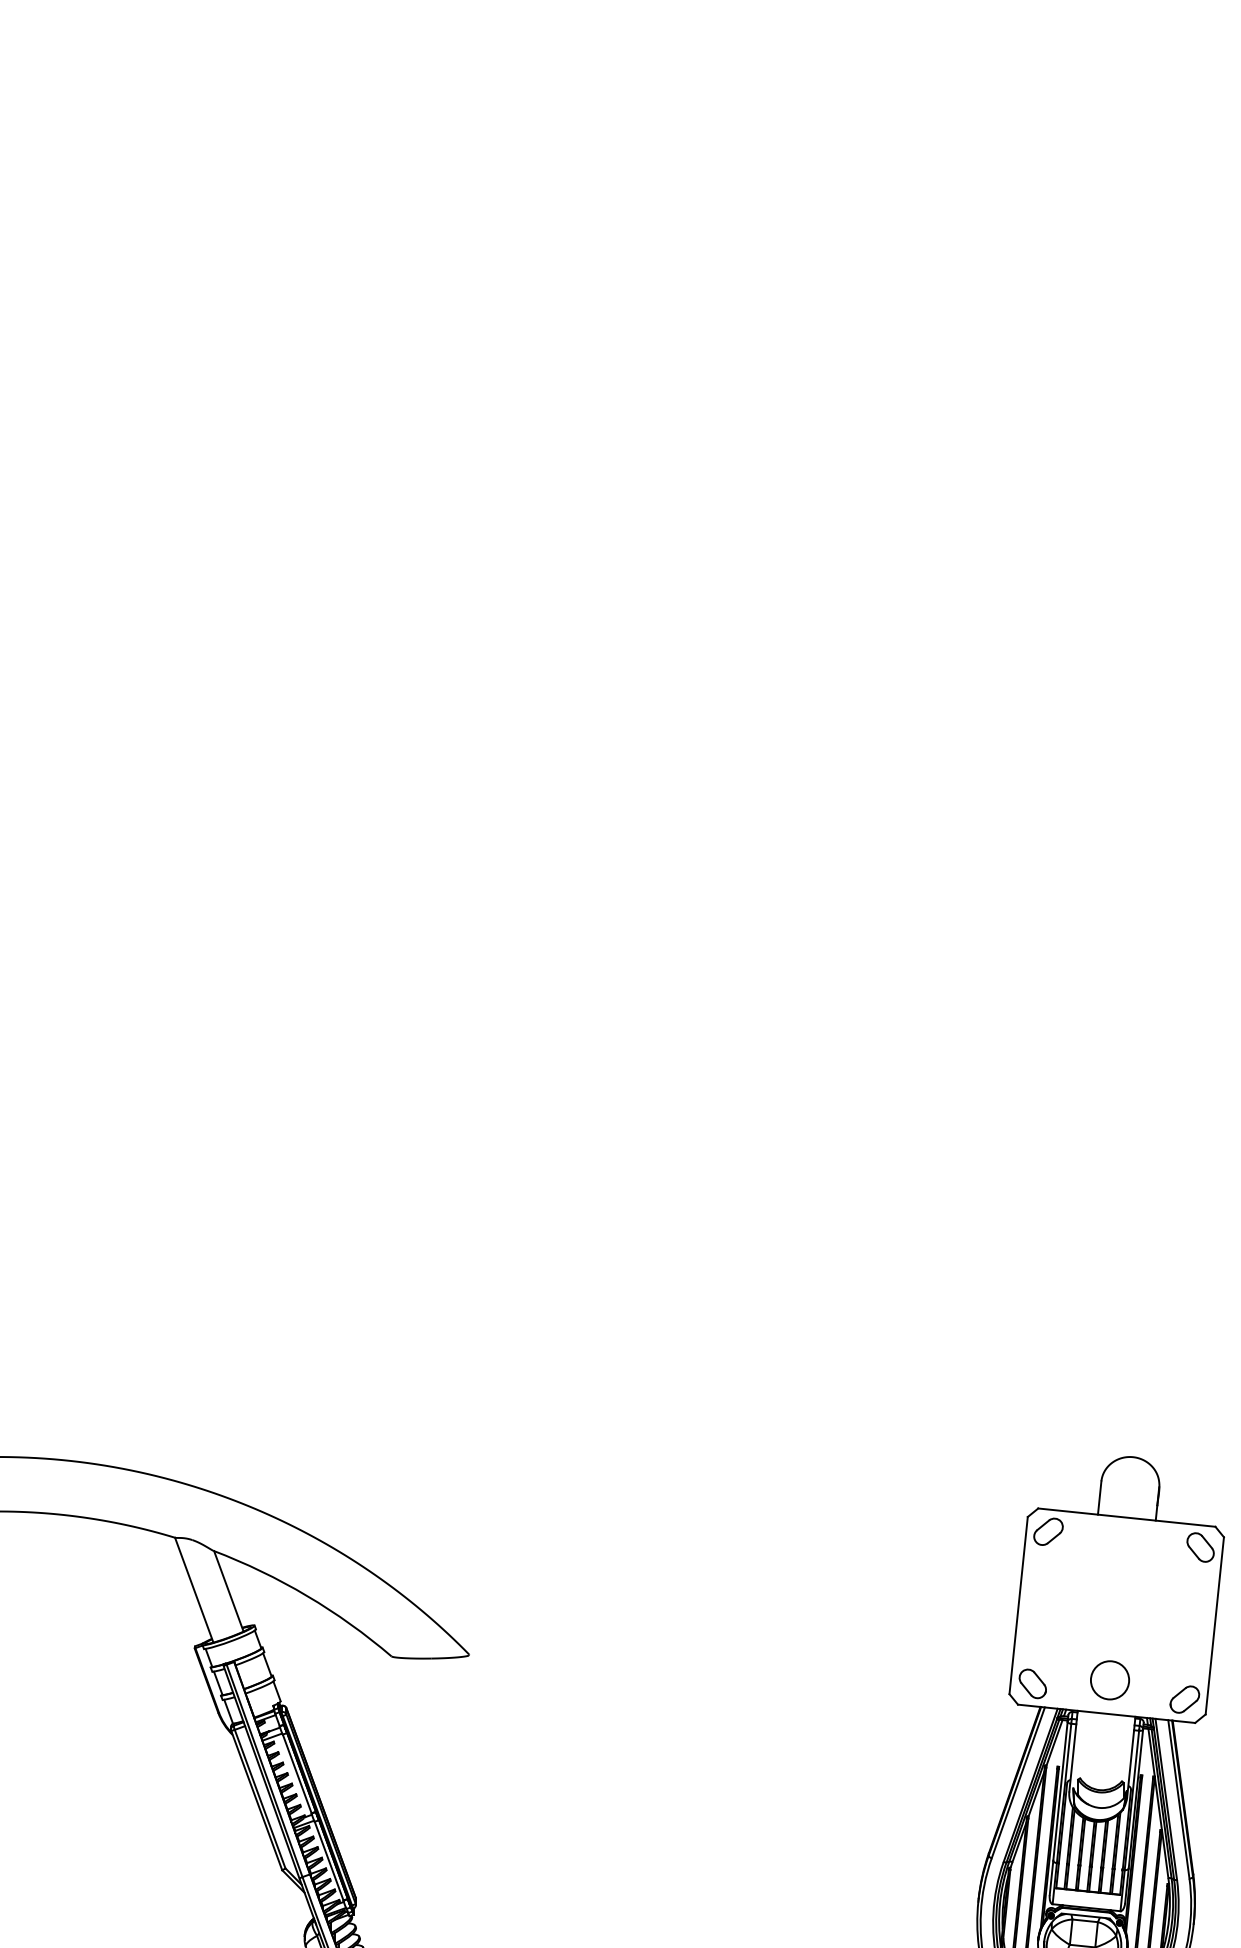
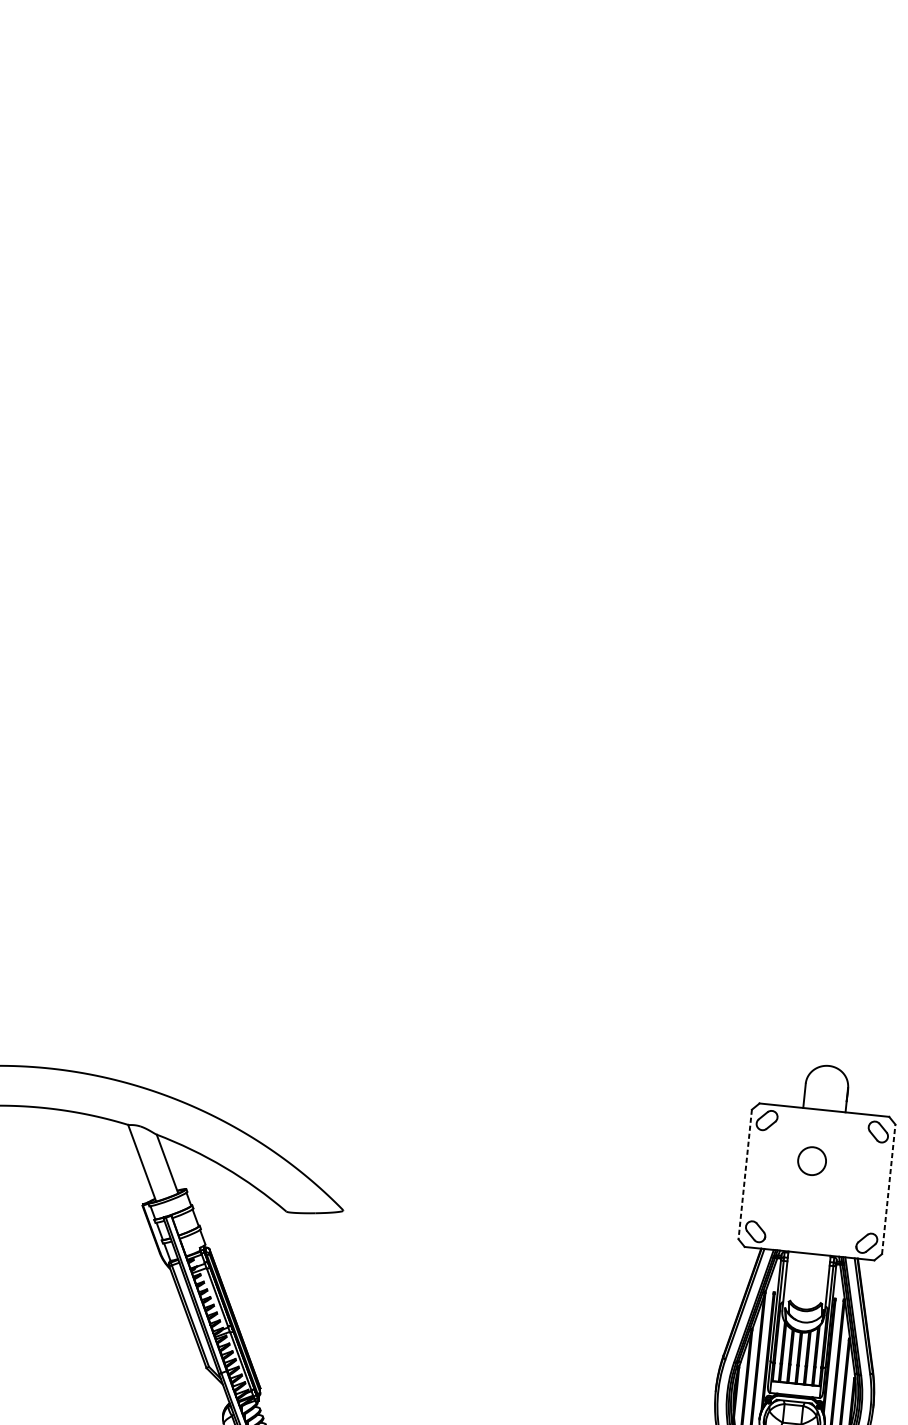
line: (1018, 1606) -> (745, 1175), solid -> dashed
line: (1214, 1625) -> (888, 1189), solid -> dashed
circle: (1109, 1680) -> (811, 1161), moved

